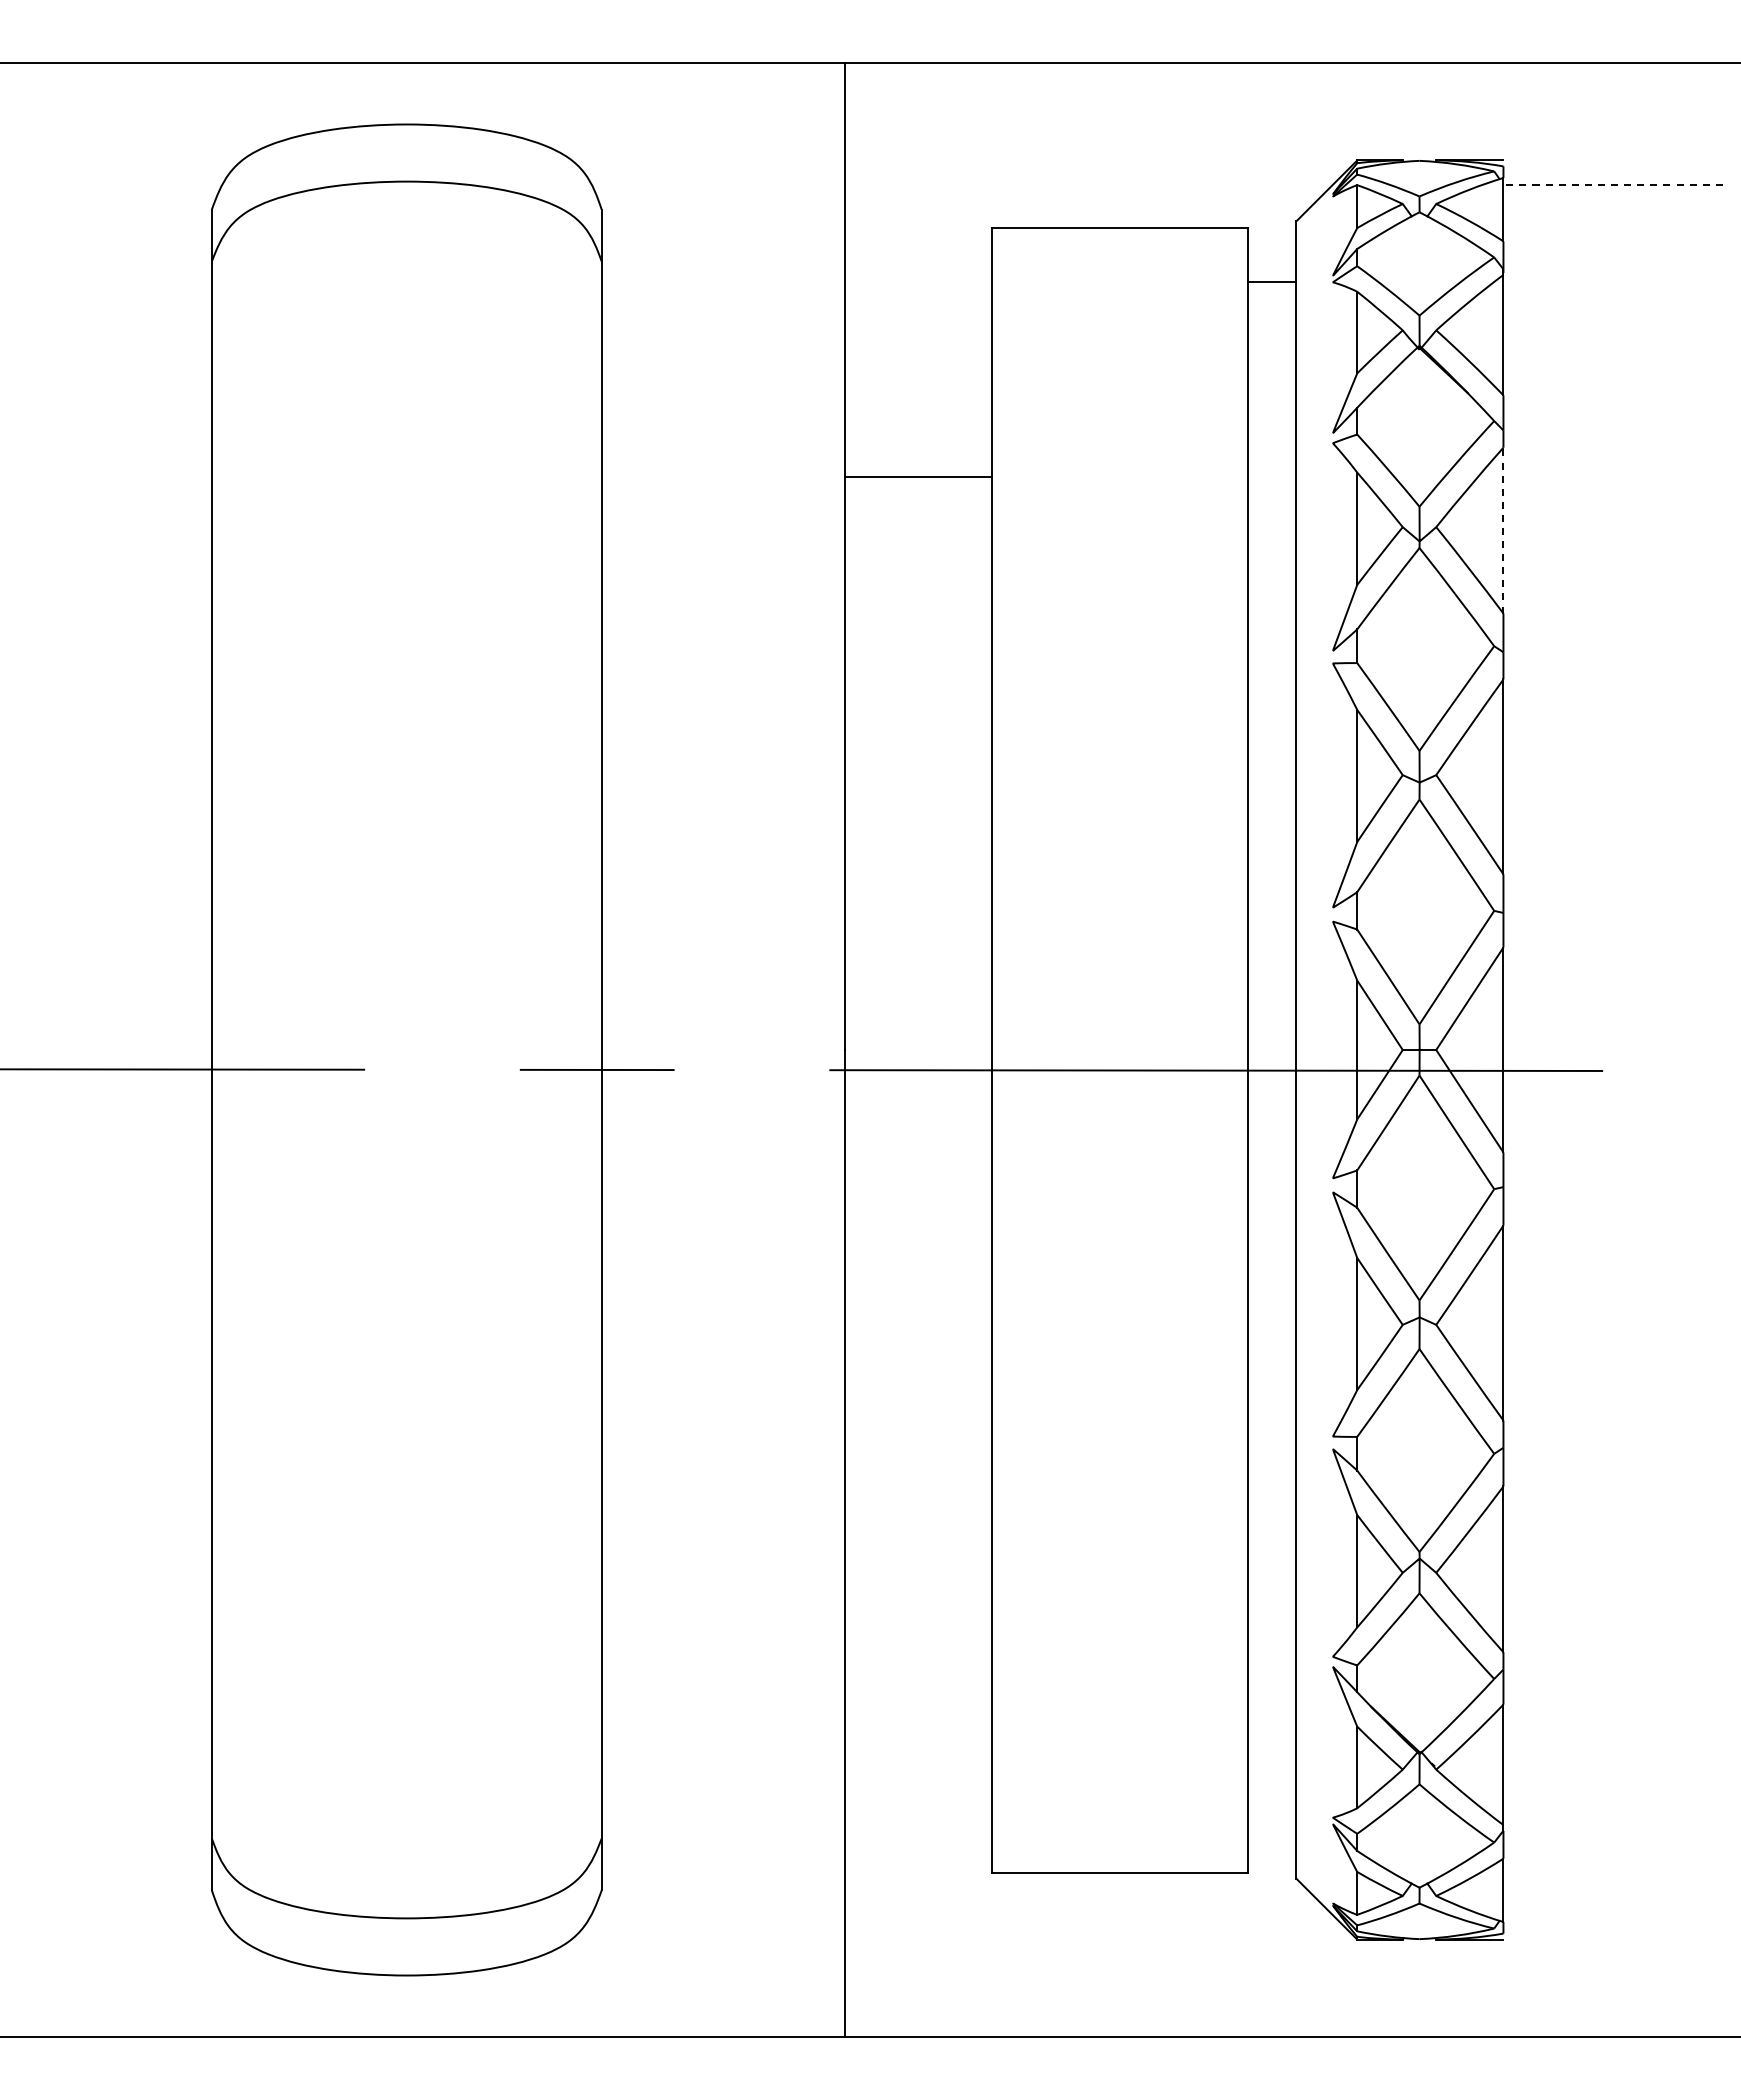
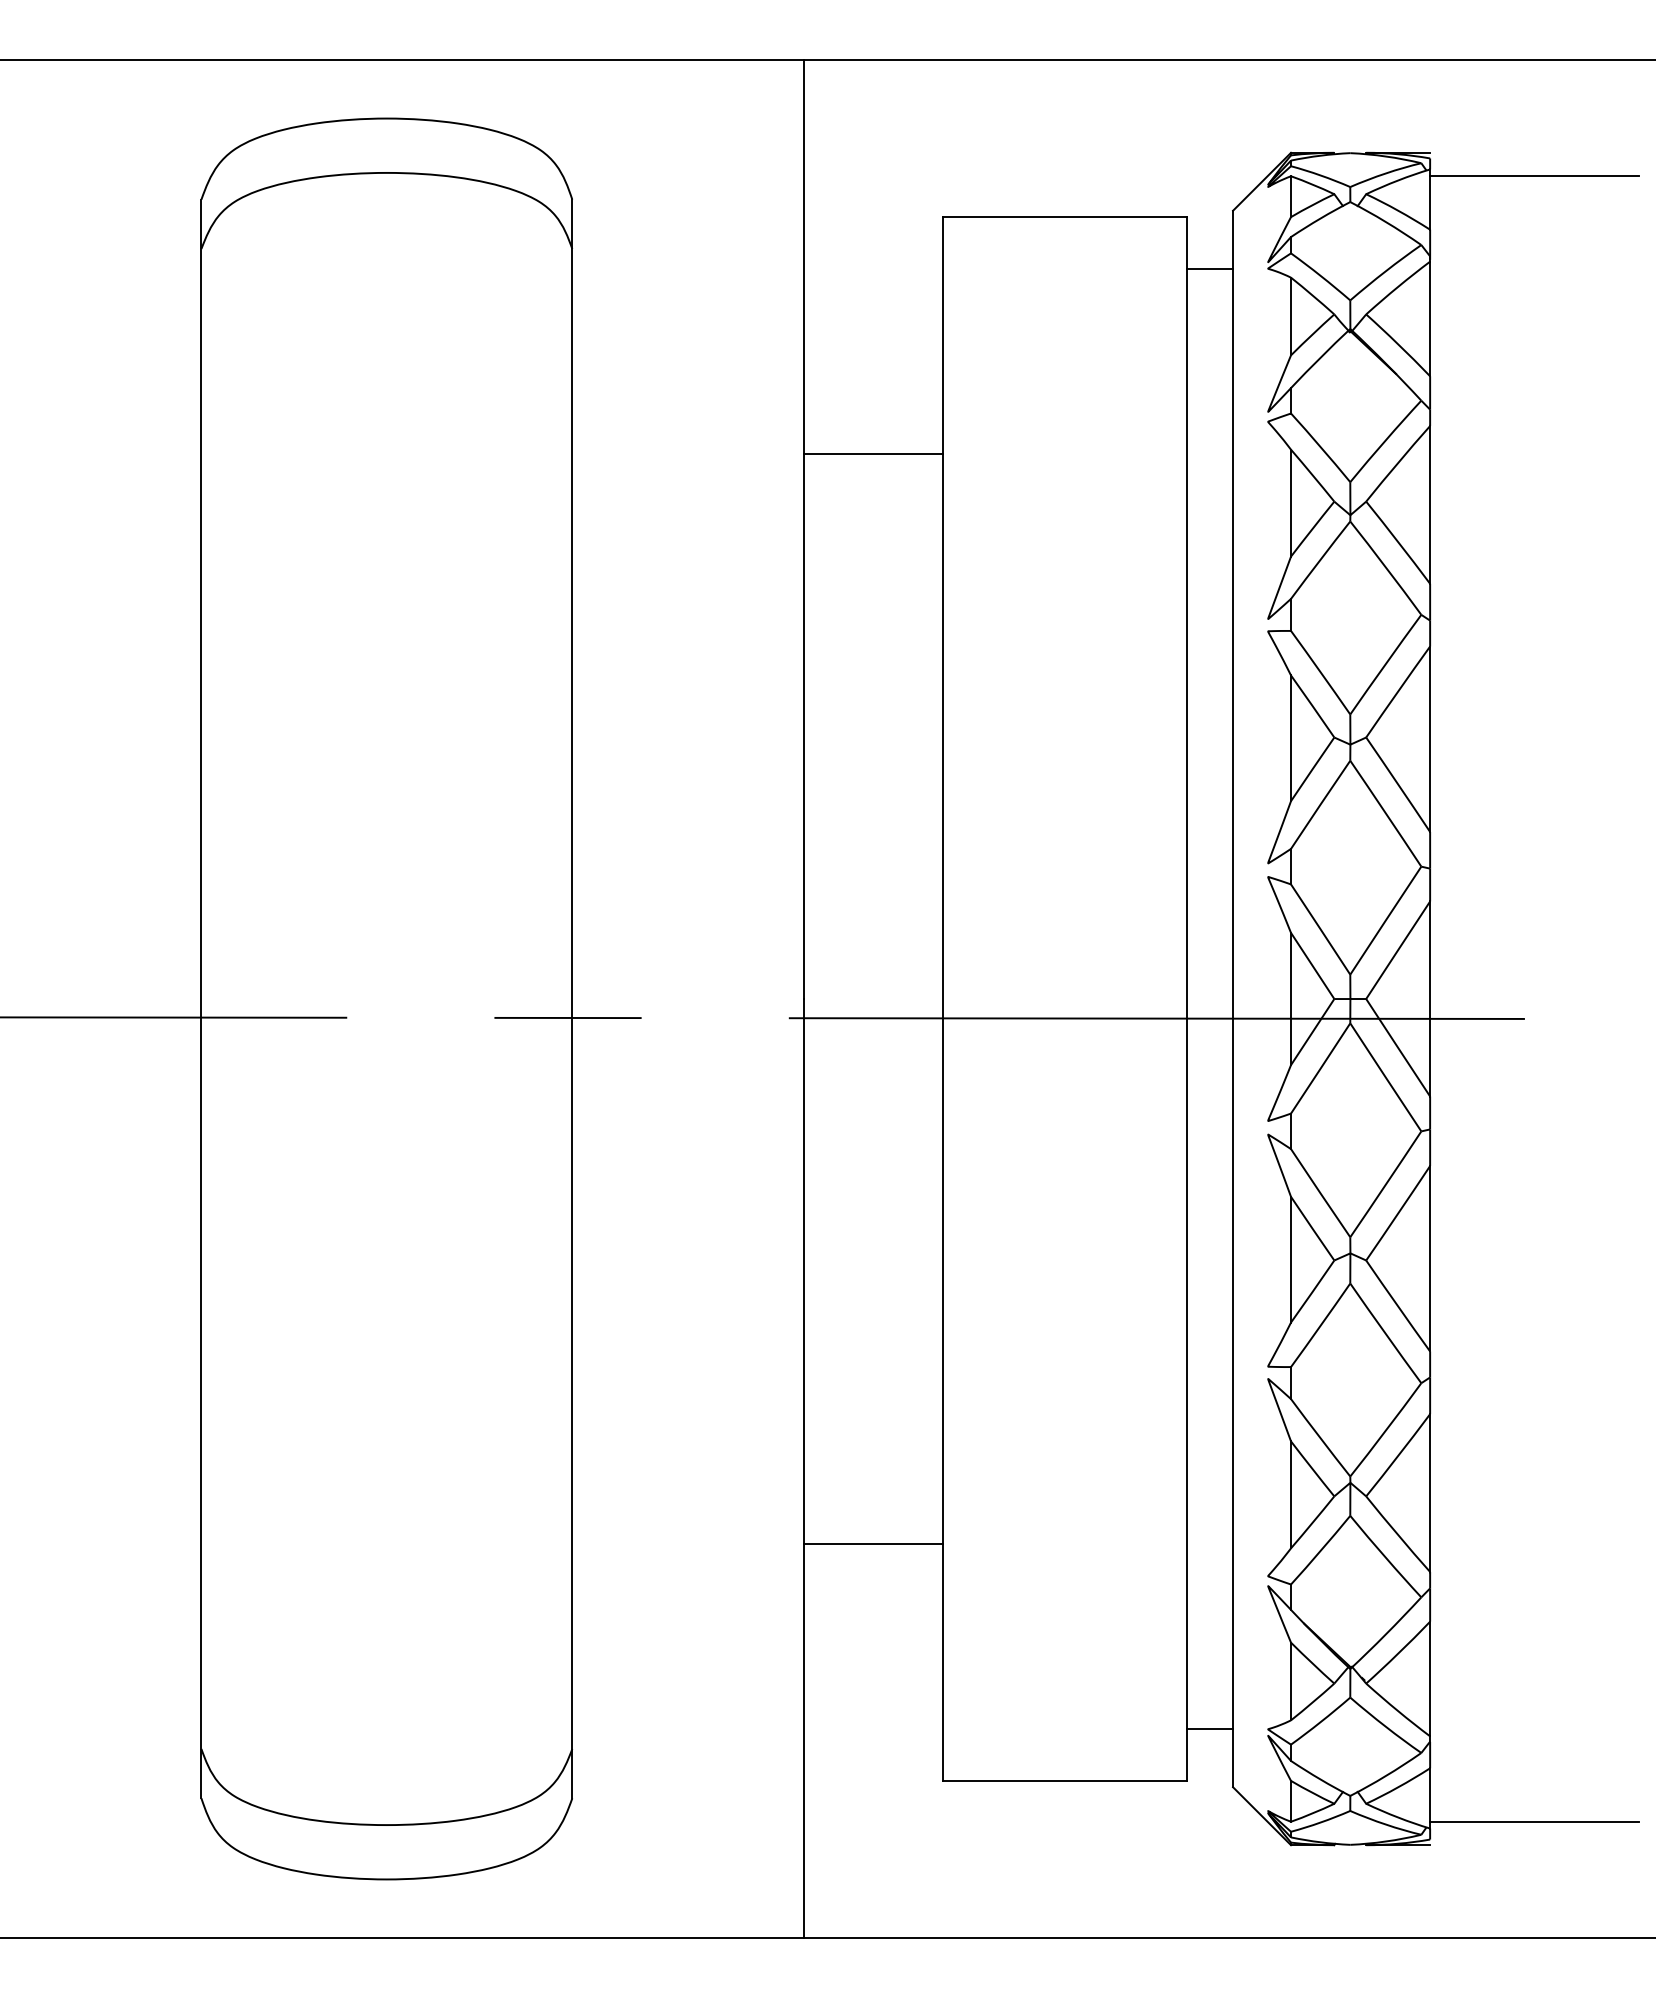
line: (1613, 184) -> (1534, 175), dashed -> solid
line: (1503, 530) -> (1430, 504), dashed -> solid
line: (918, 1622) -> (873, 1543), added
line: (1271, 1817) -> (1209, 1729), added
line: (1612, 1915) -> (1533, 1822), added

